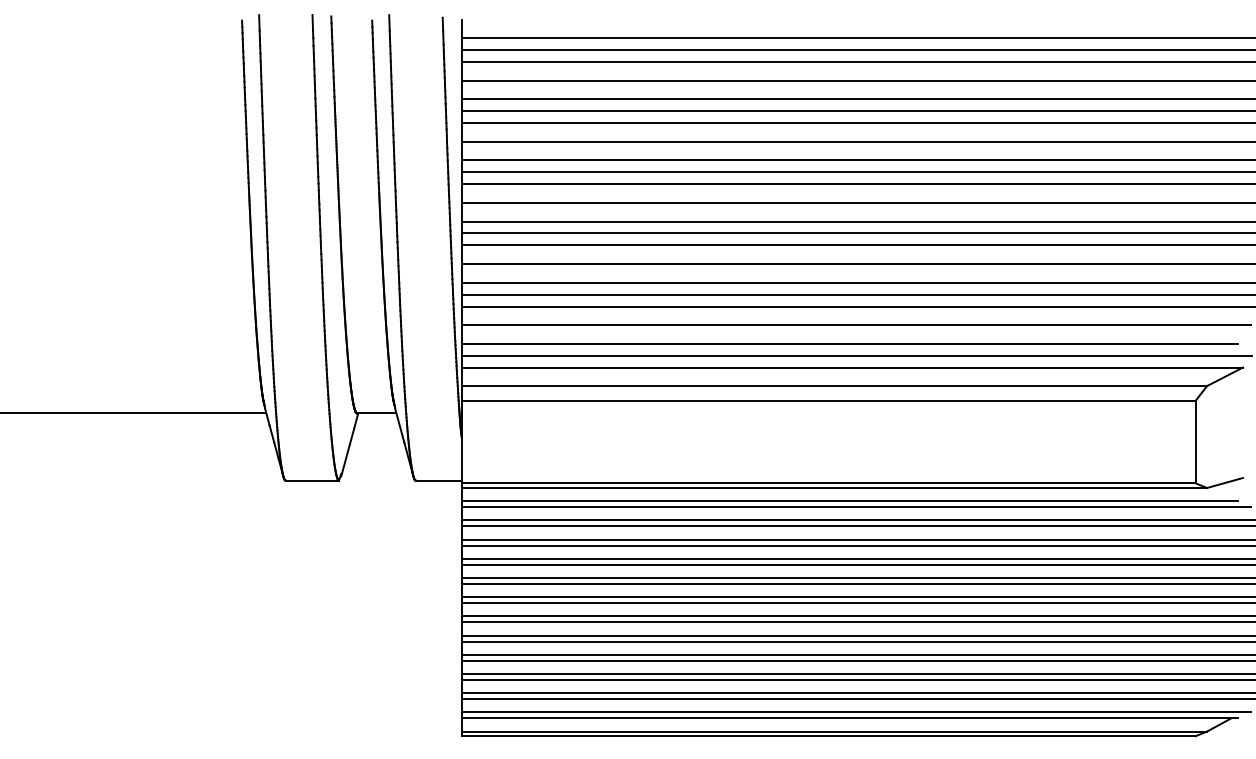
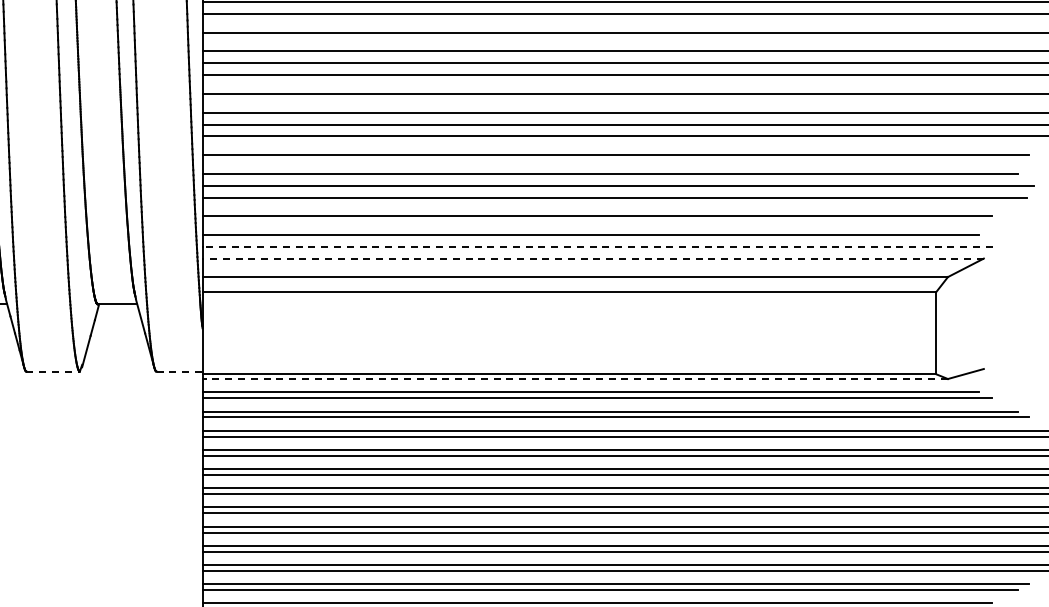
line: (856, 355) -> (597, 246), solid -> dashed
line: (852, 367) -> (593, 258), solid -> dashed
line: (312, 480) -> (53, 371), solid -> dashed
line: (438, 480) -> (179, 371), solid -> dashed
line: (834, 488) -> (575, 379), solid -> dashed

